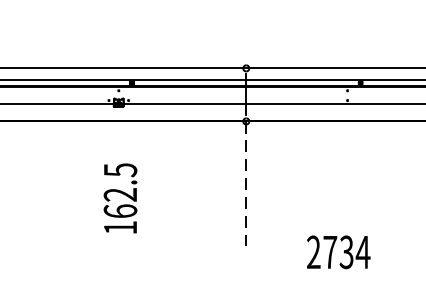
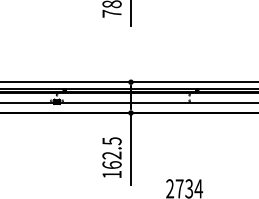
line: (245, 184) -> (130, 149), dashed -> solid
text: (119, 198) -> (111, 157), moved

